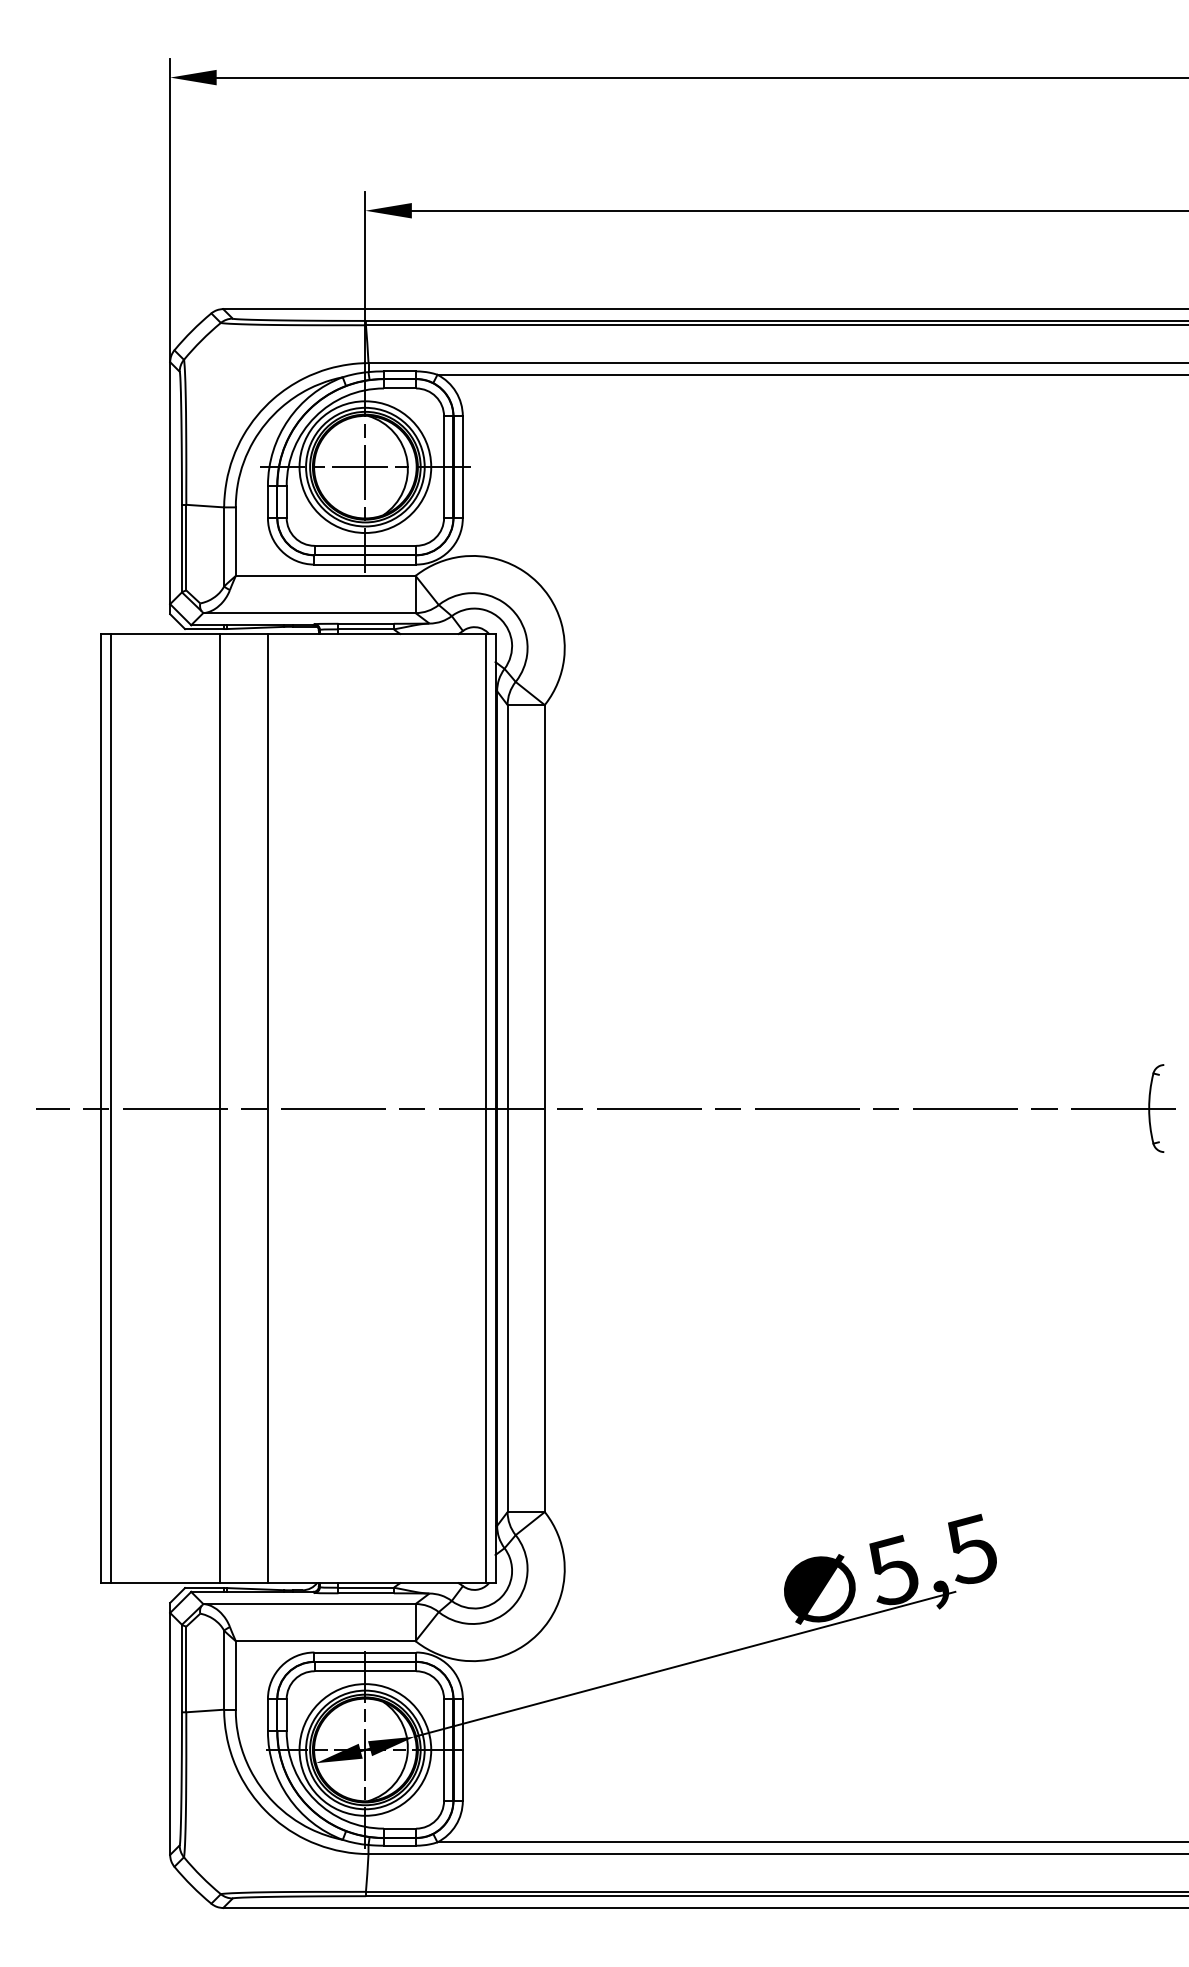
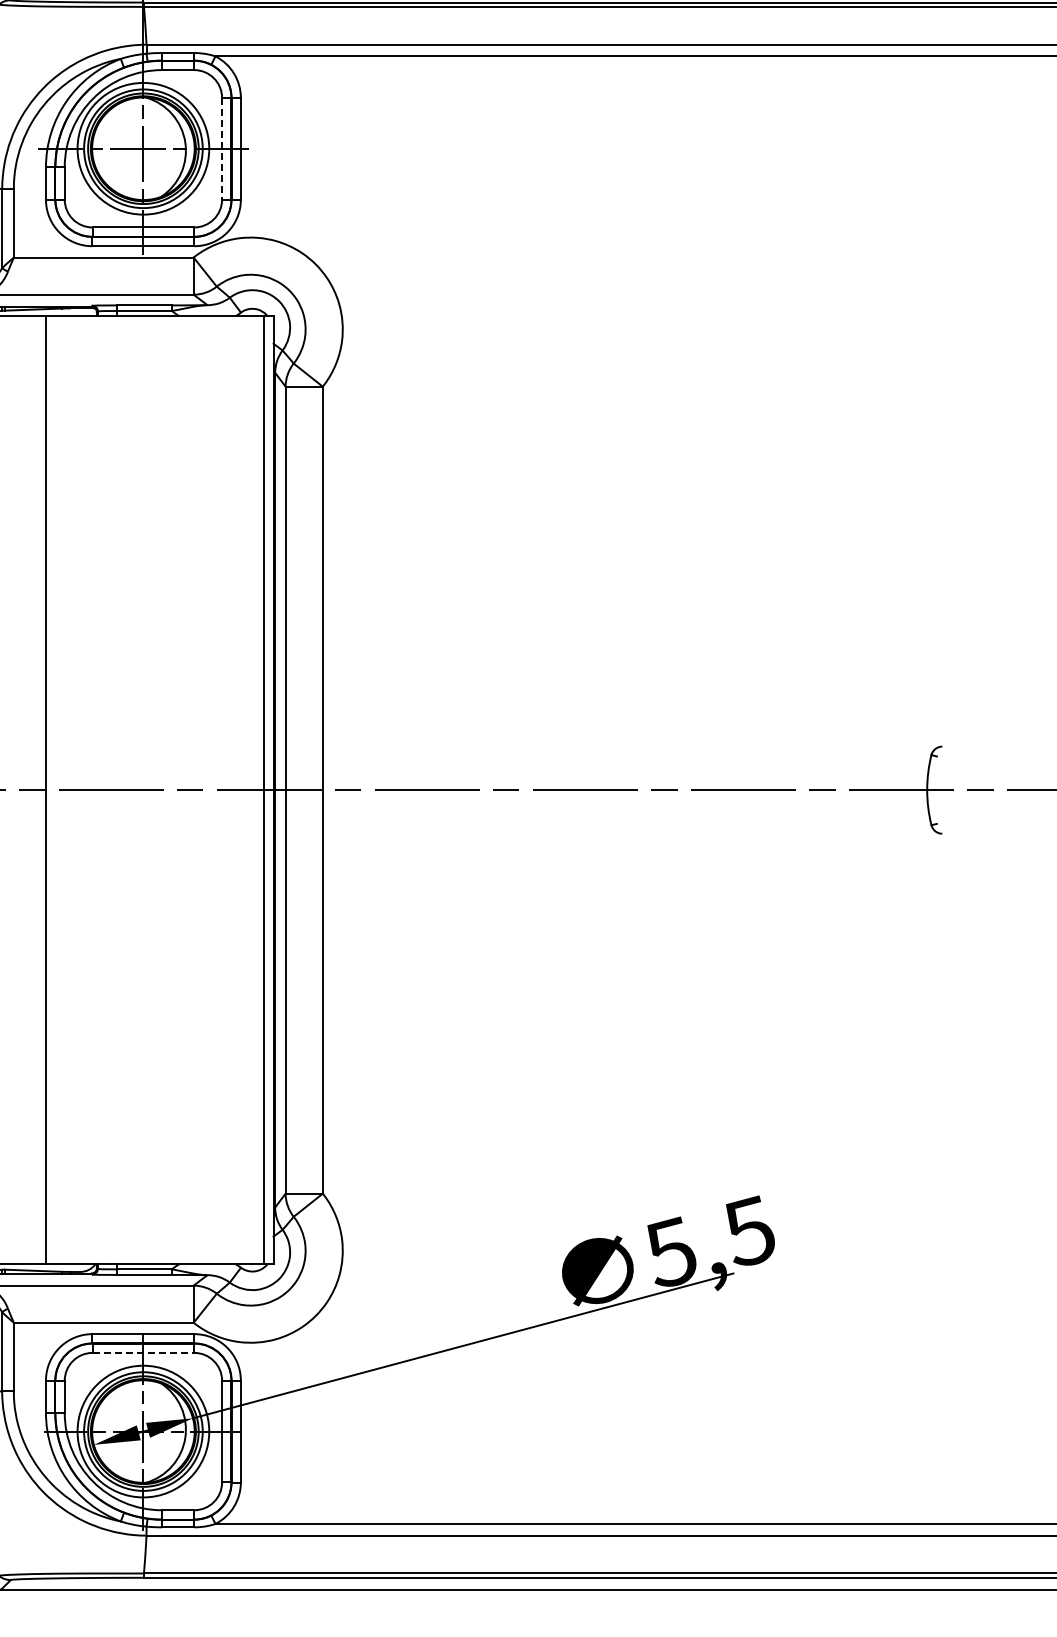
line: (444, 467) -> (222, 149), solid -> dashed
line: (365, 1671) -> (143, 1353), solid -> dashed

